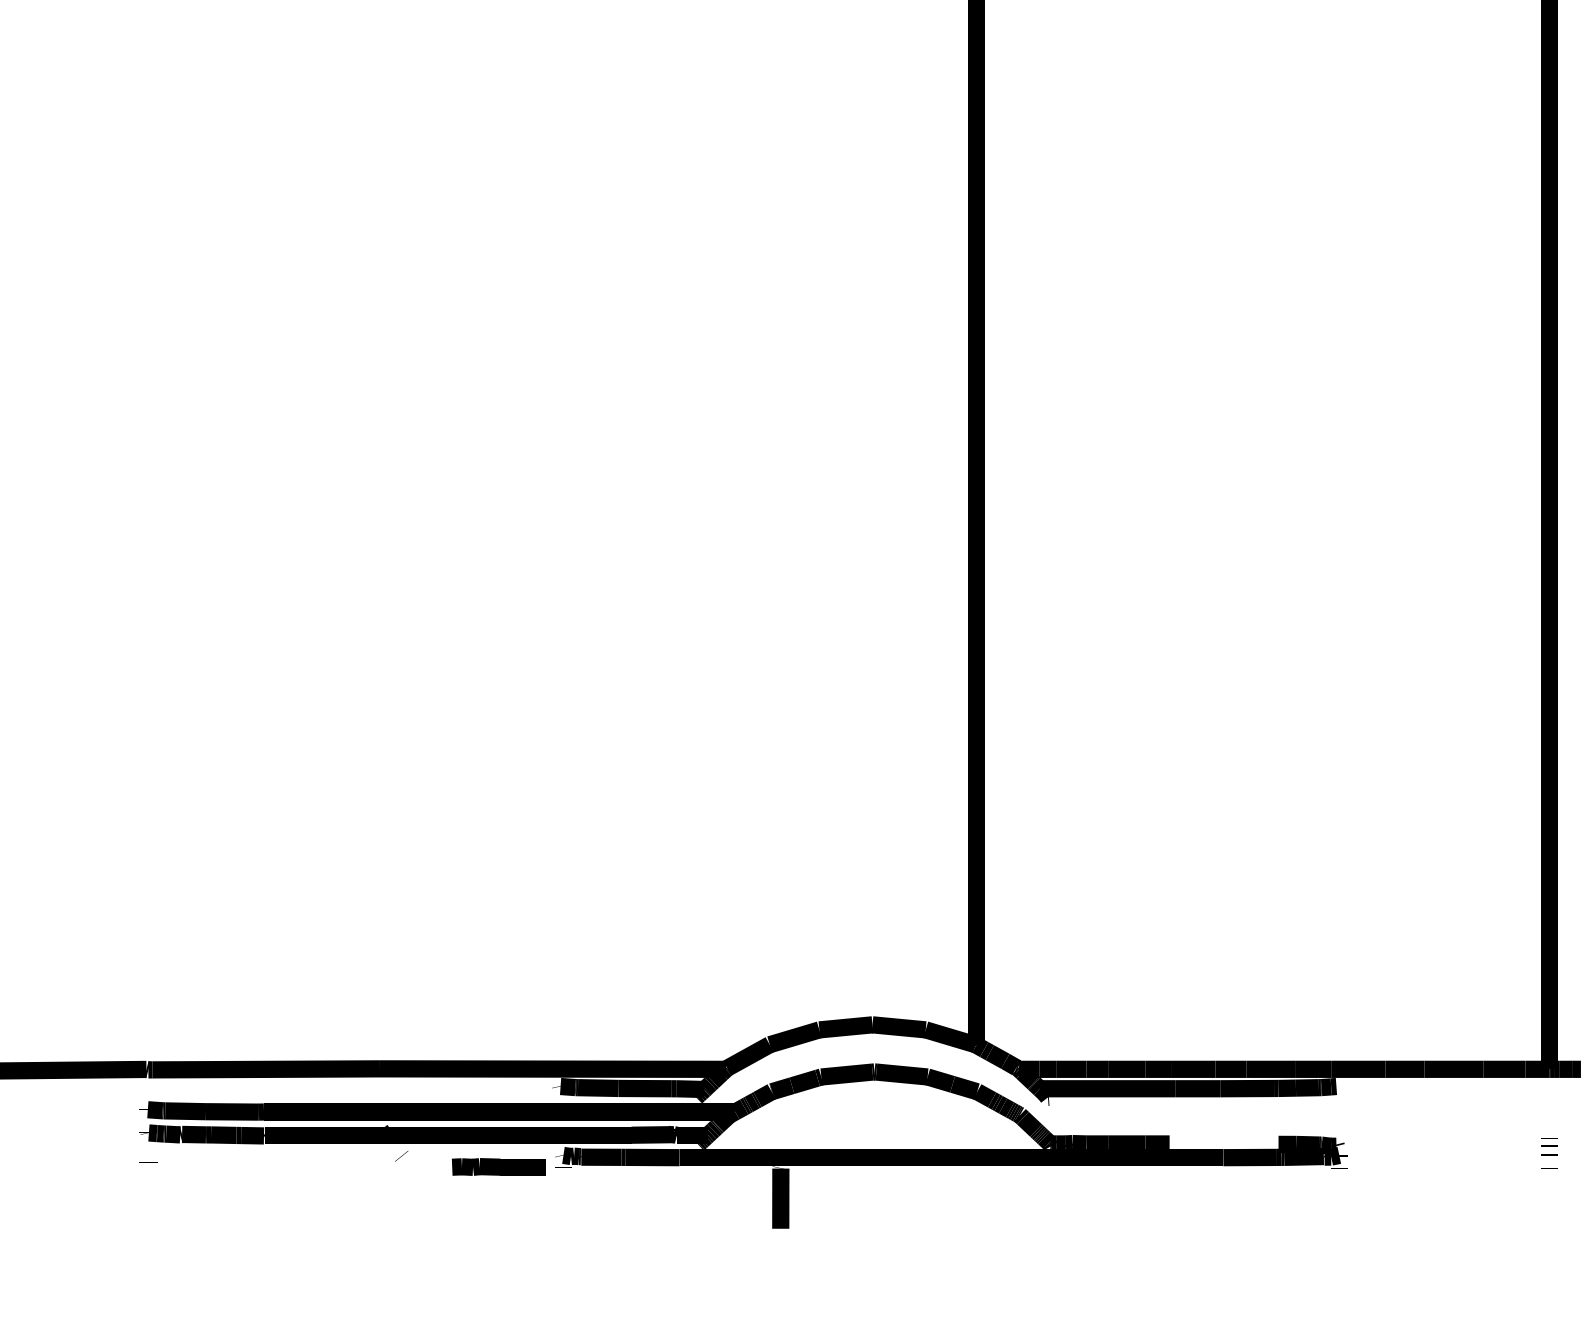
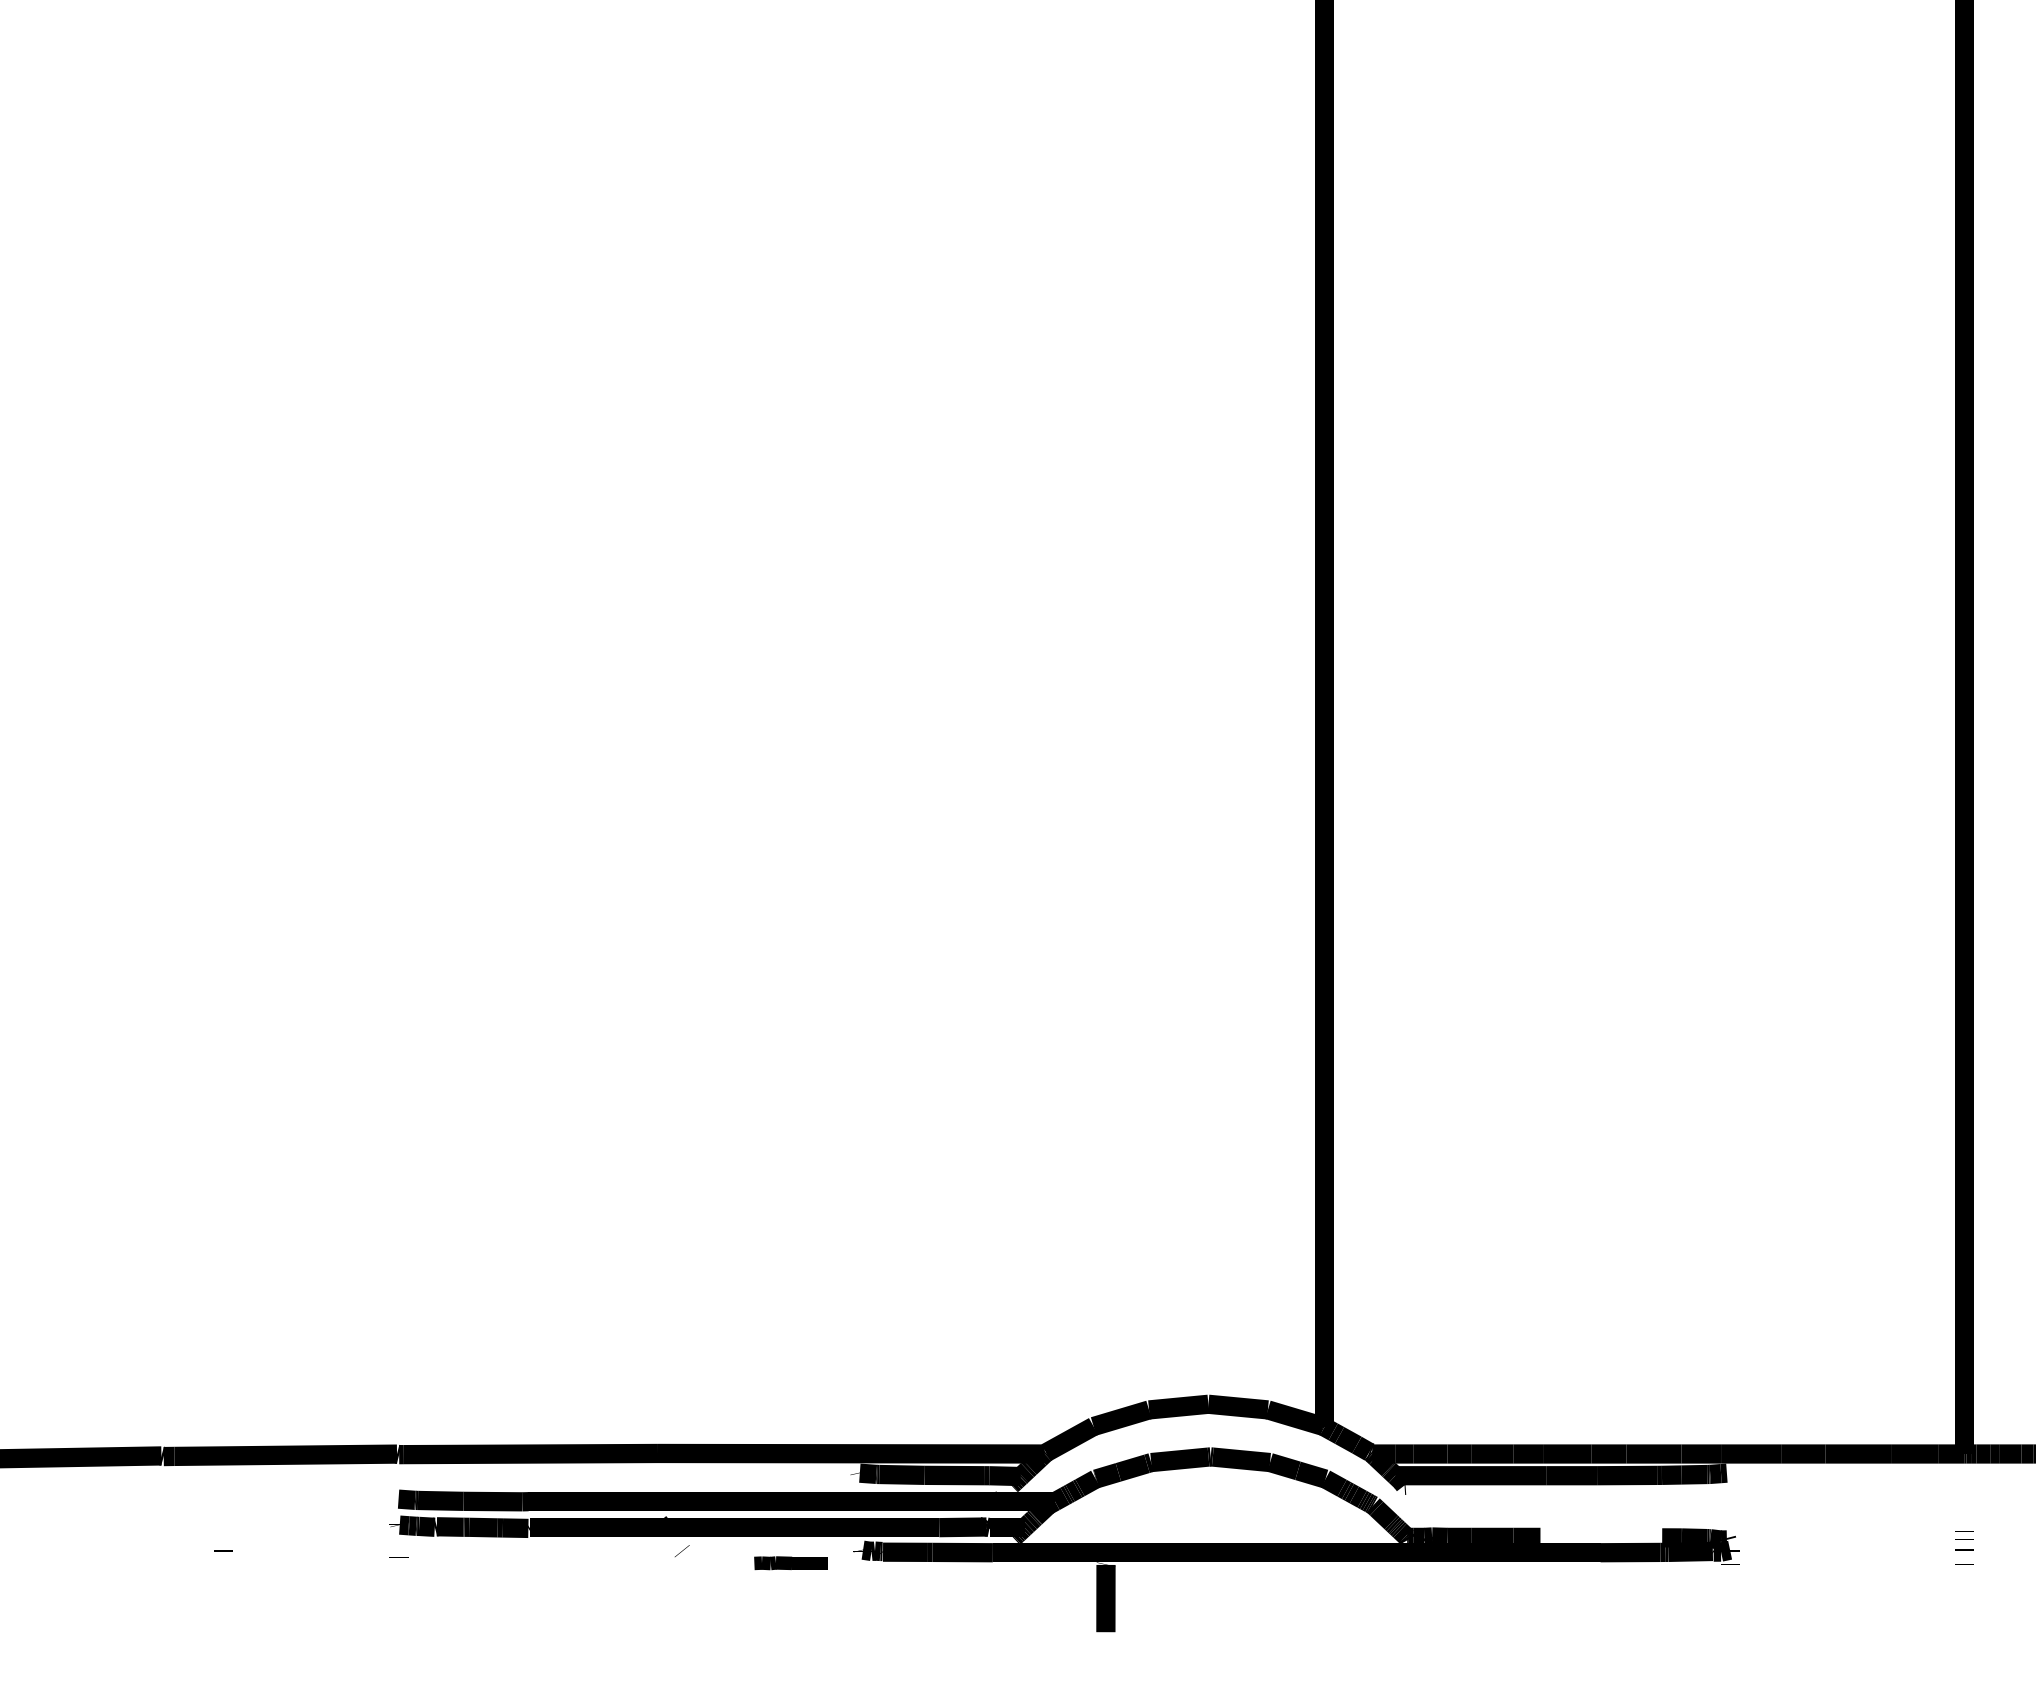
part: (498, 1167) -> (790, 1563), size x0.7

